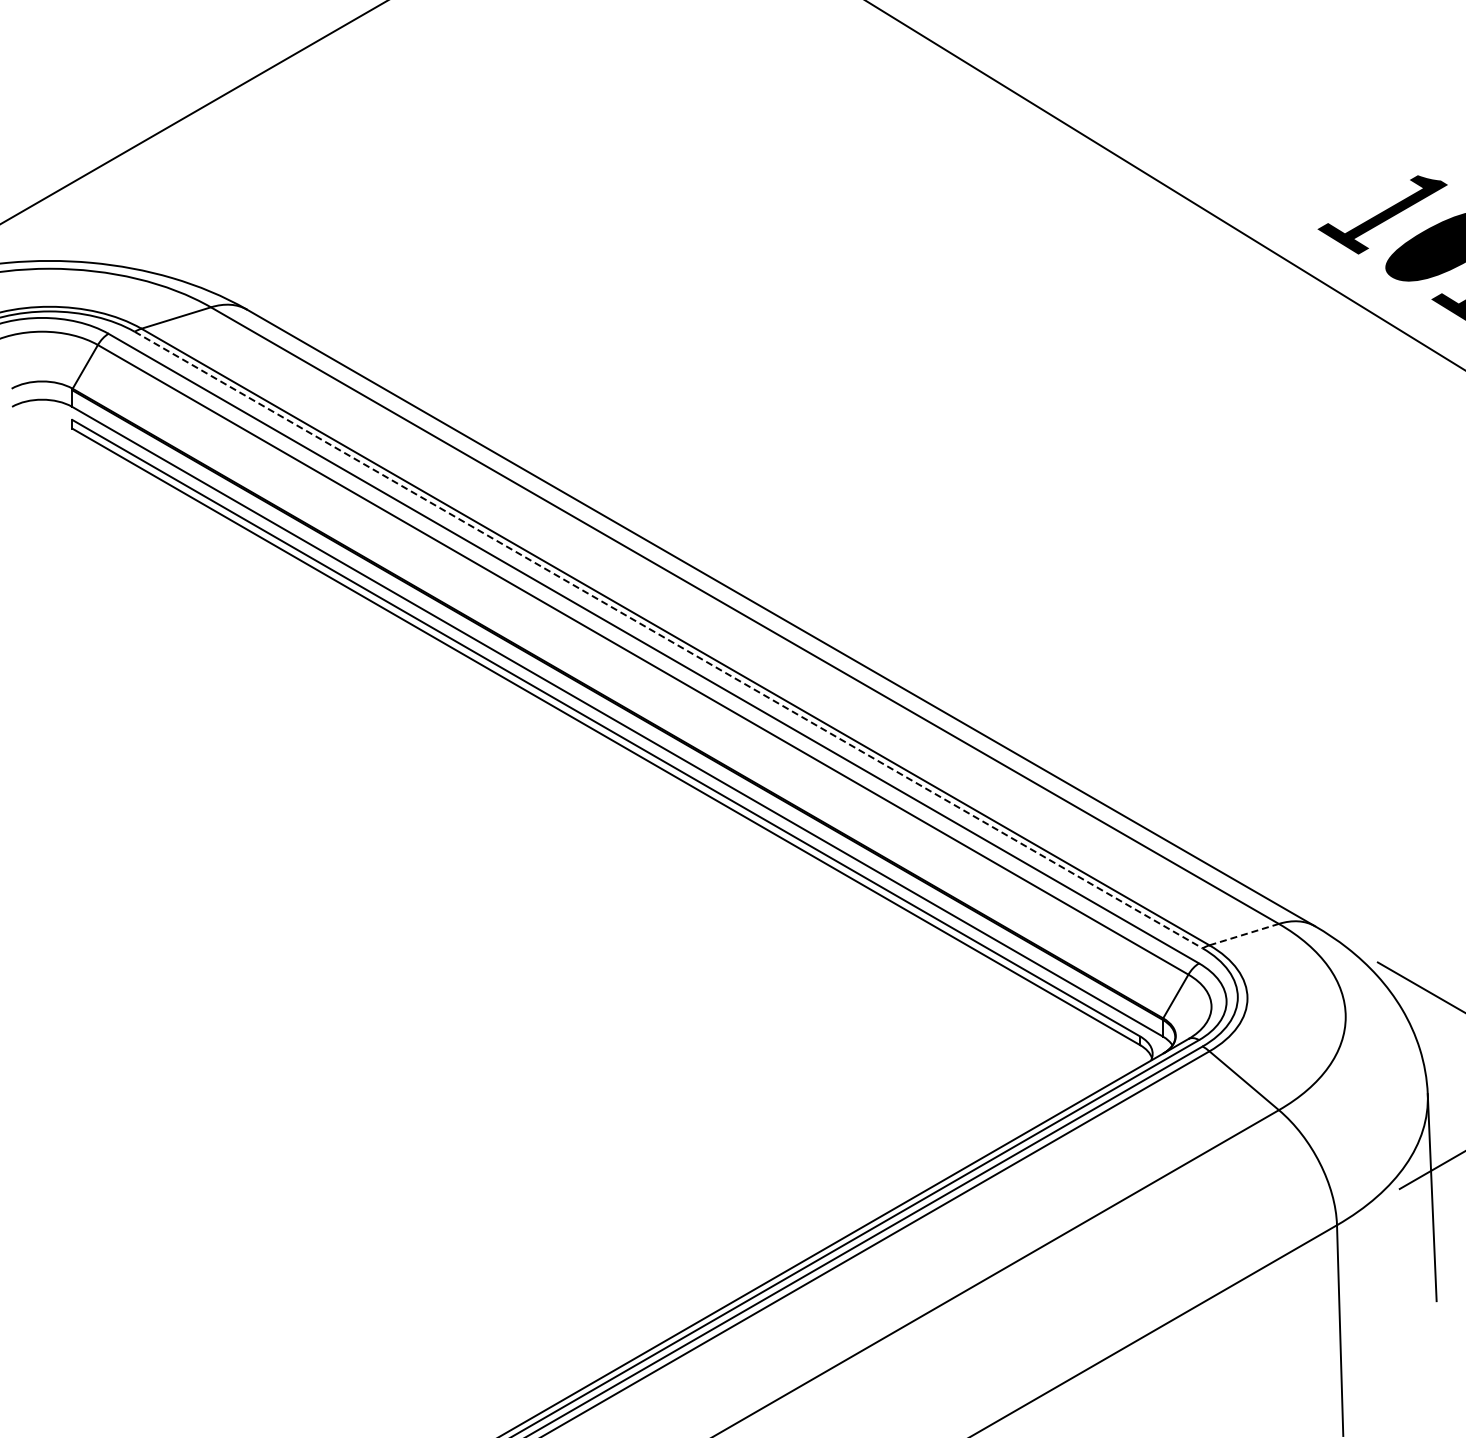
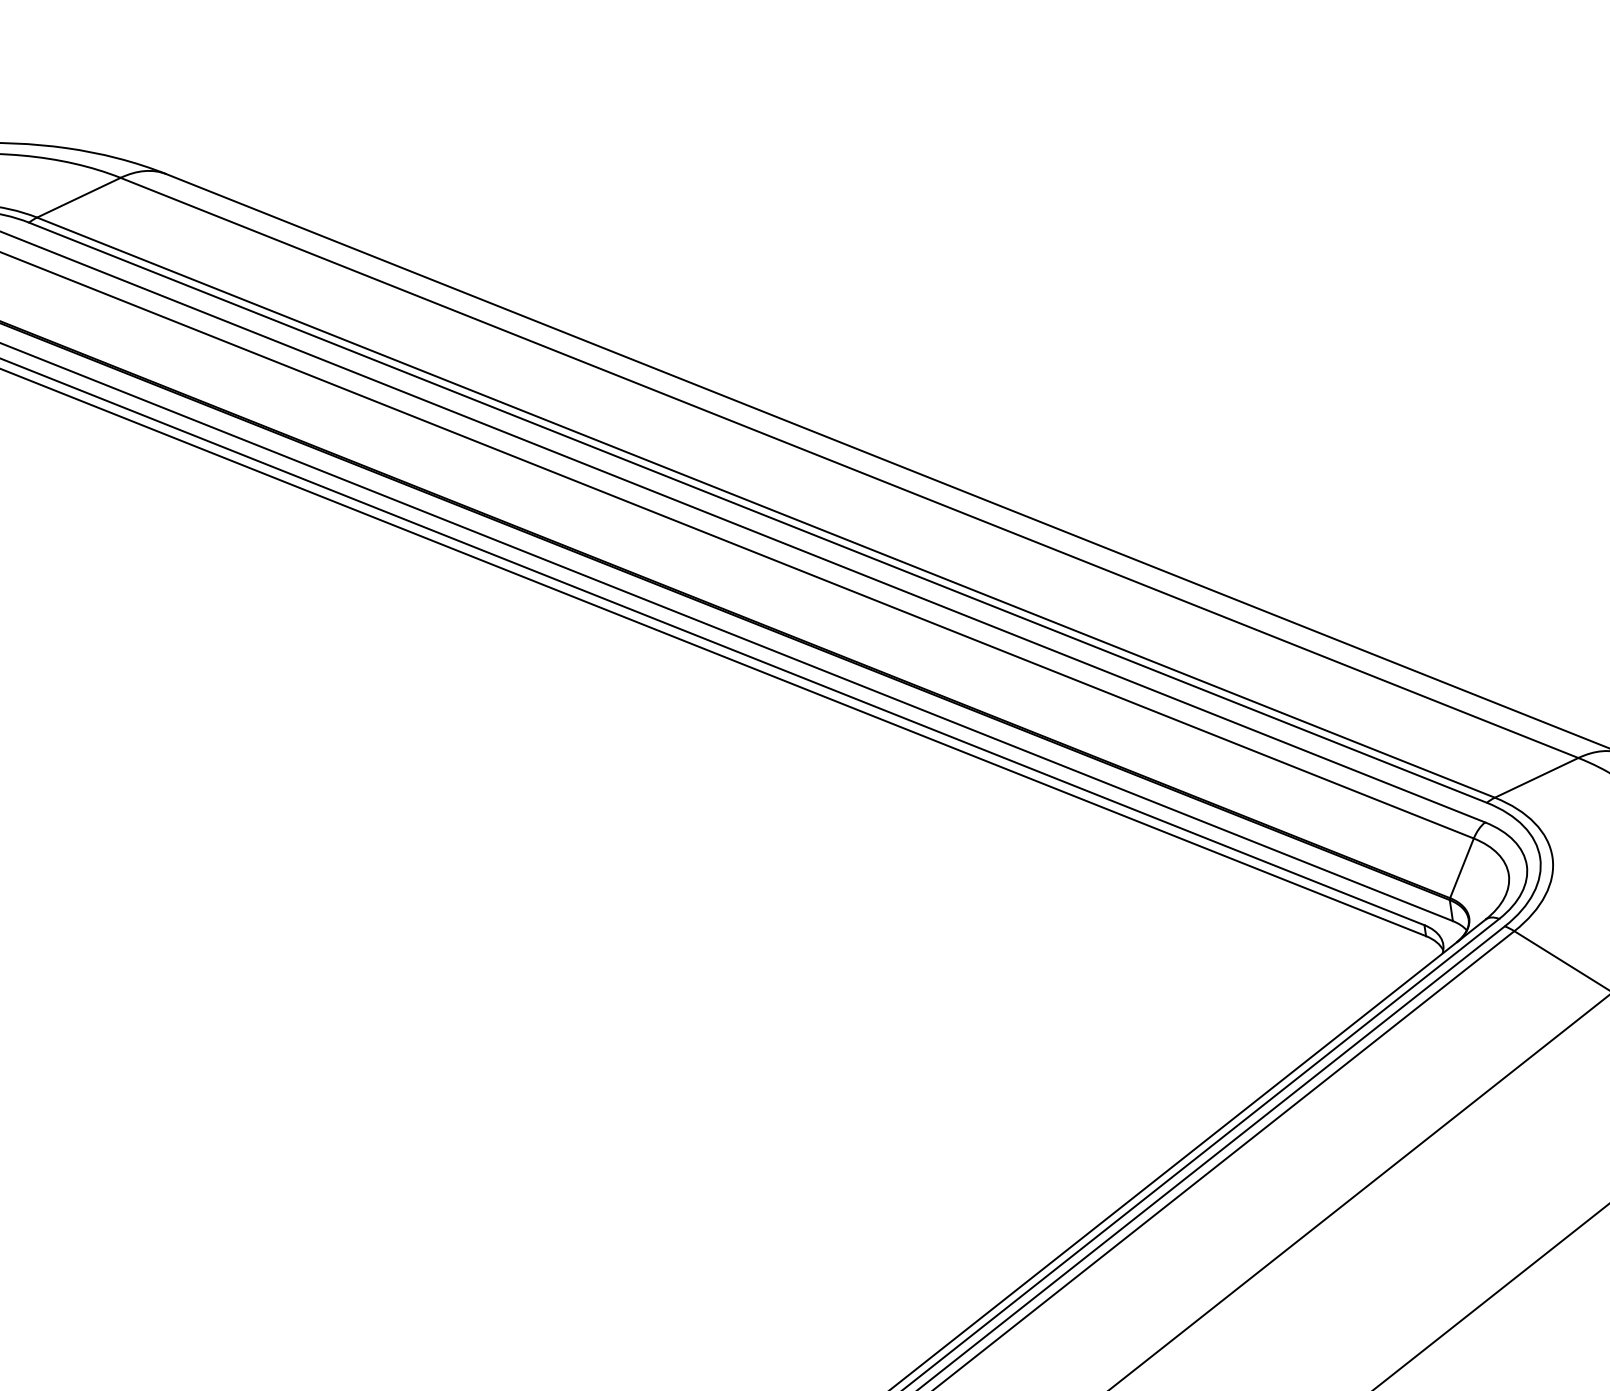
line: (668, 640) -> (757, 513), dashed -> solid
line: (1244, 934) -> (1537, 777), dashed -> solid

